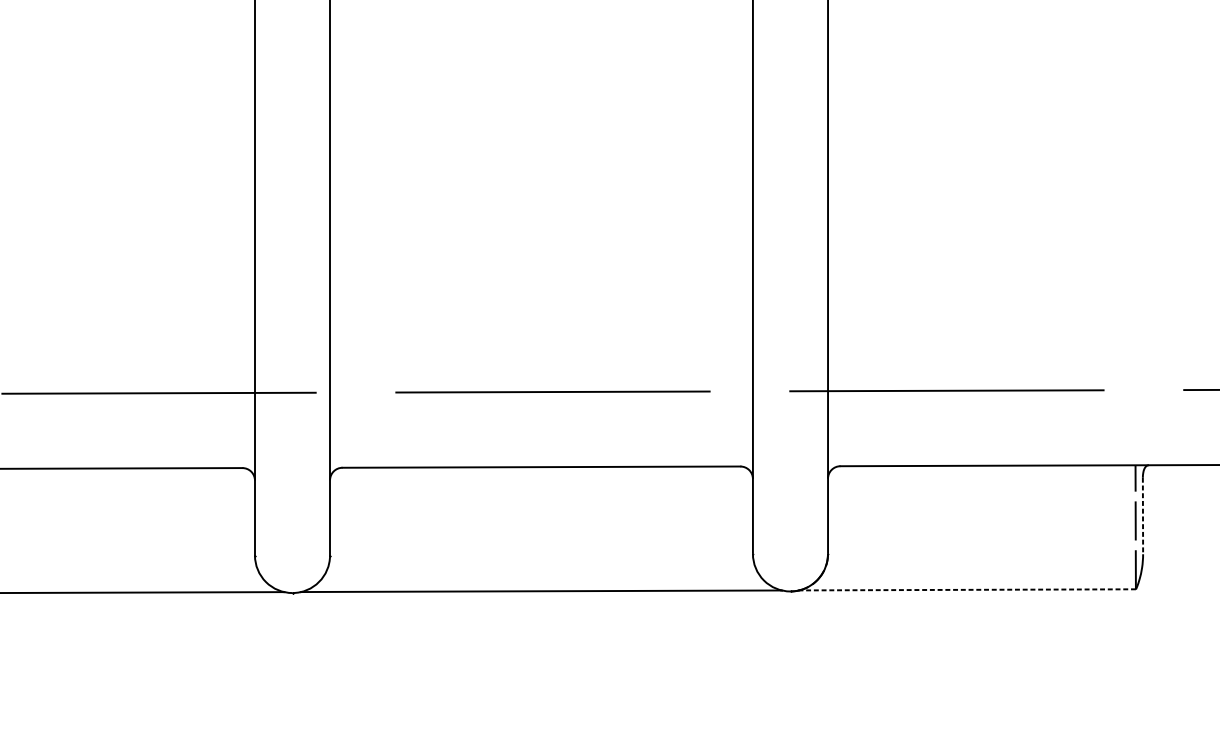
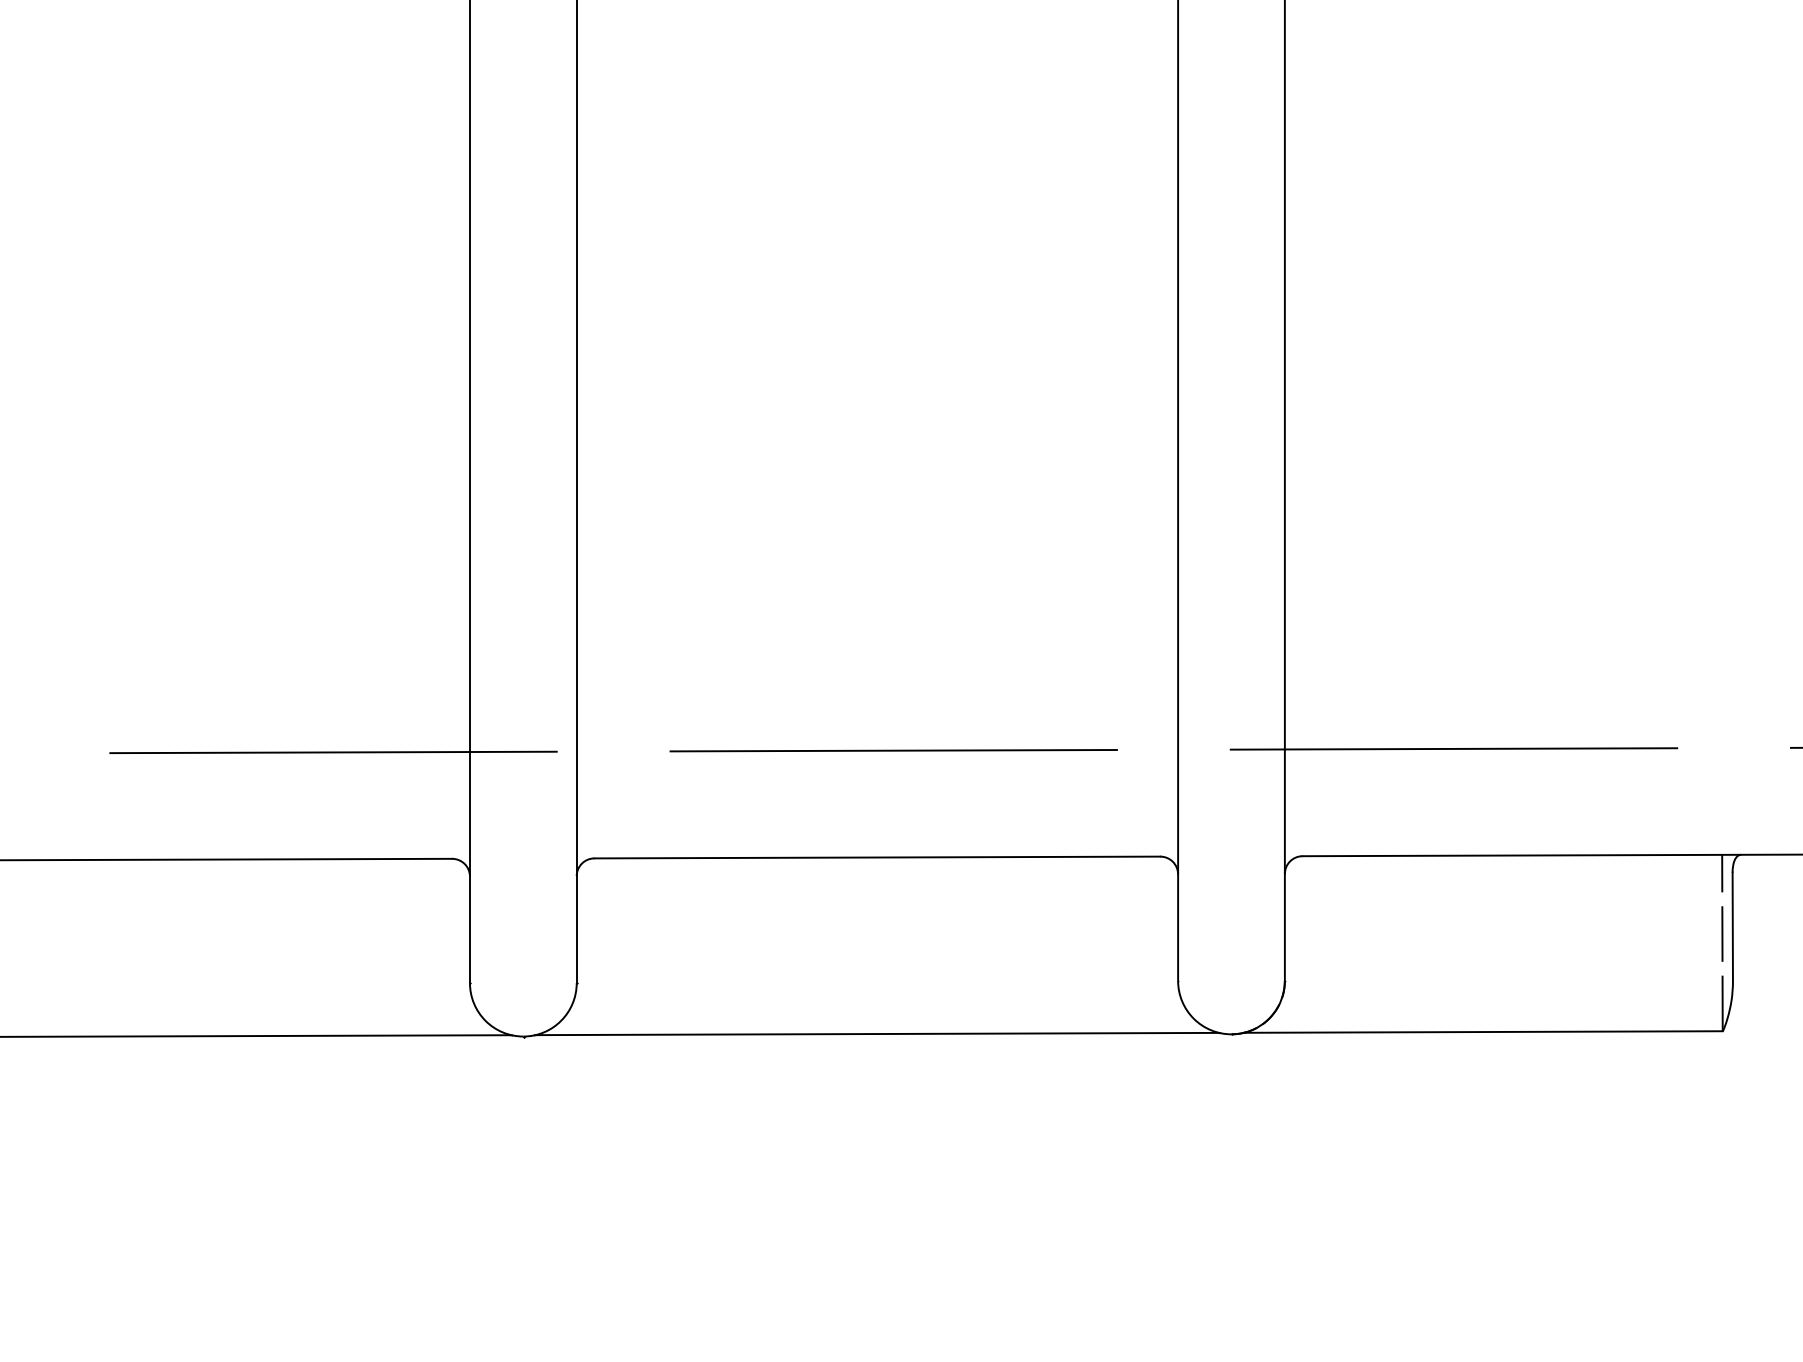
line: (1142, 516) -> (1732, 927), dashed -> solid
line: (967, 590) -> (1483, 1032), dashed -> solid

